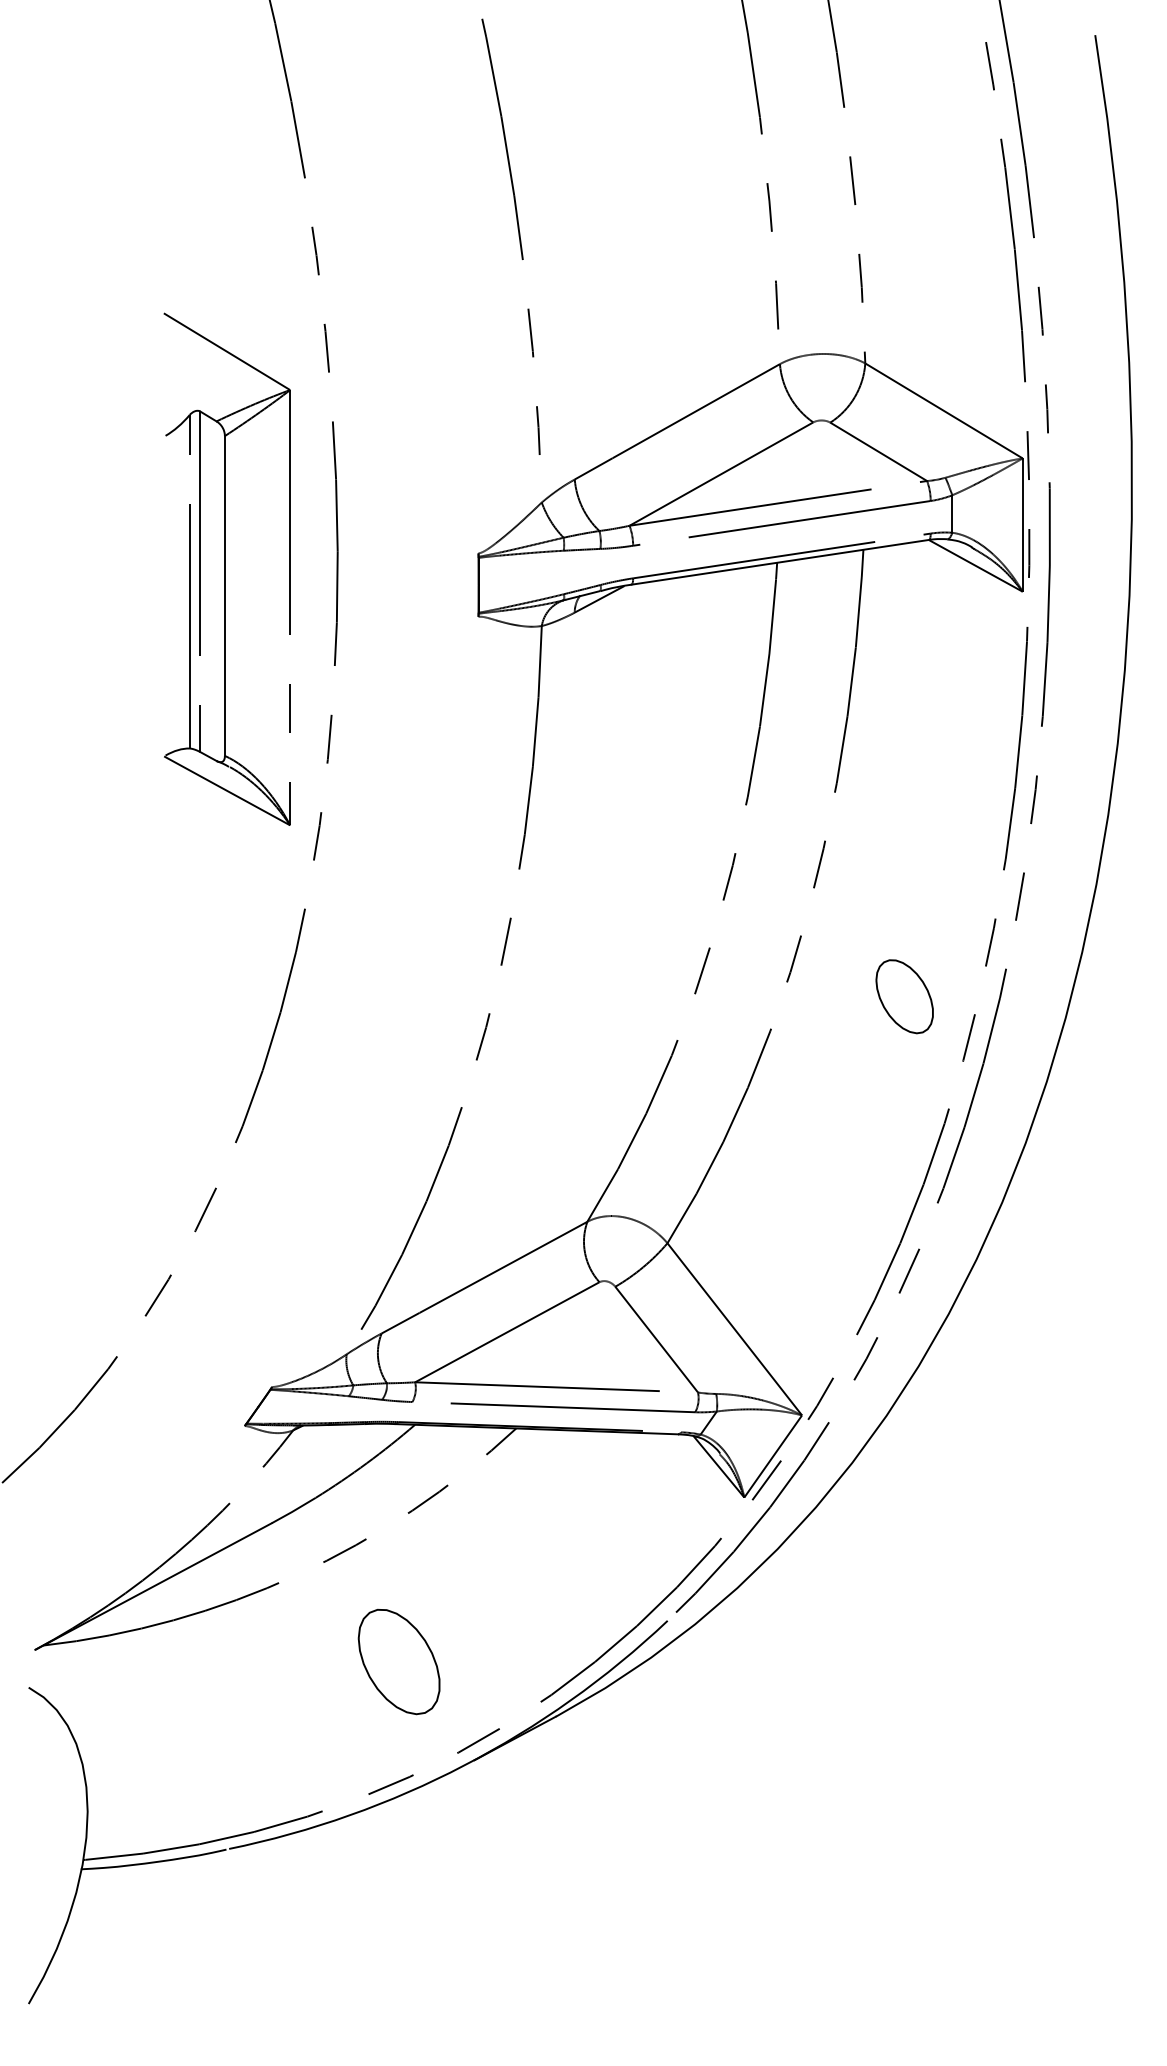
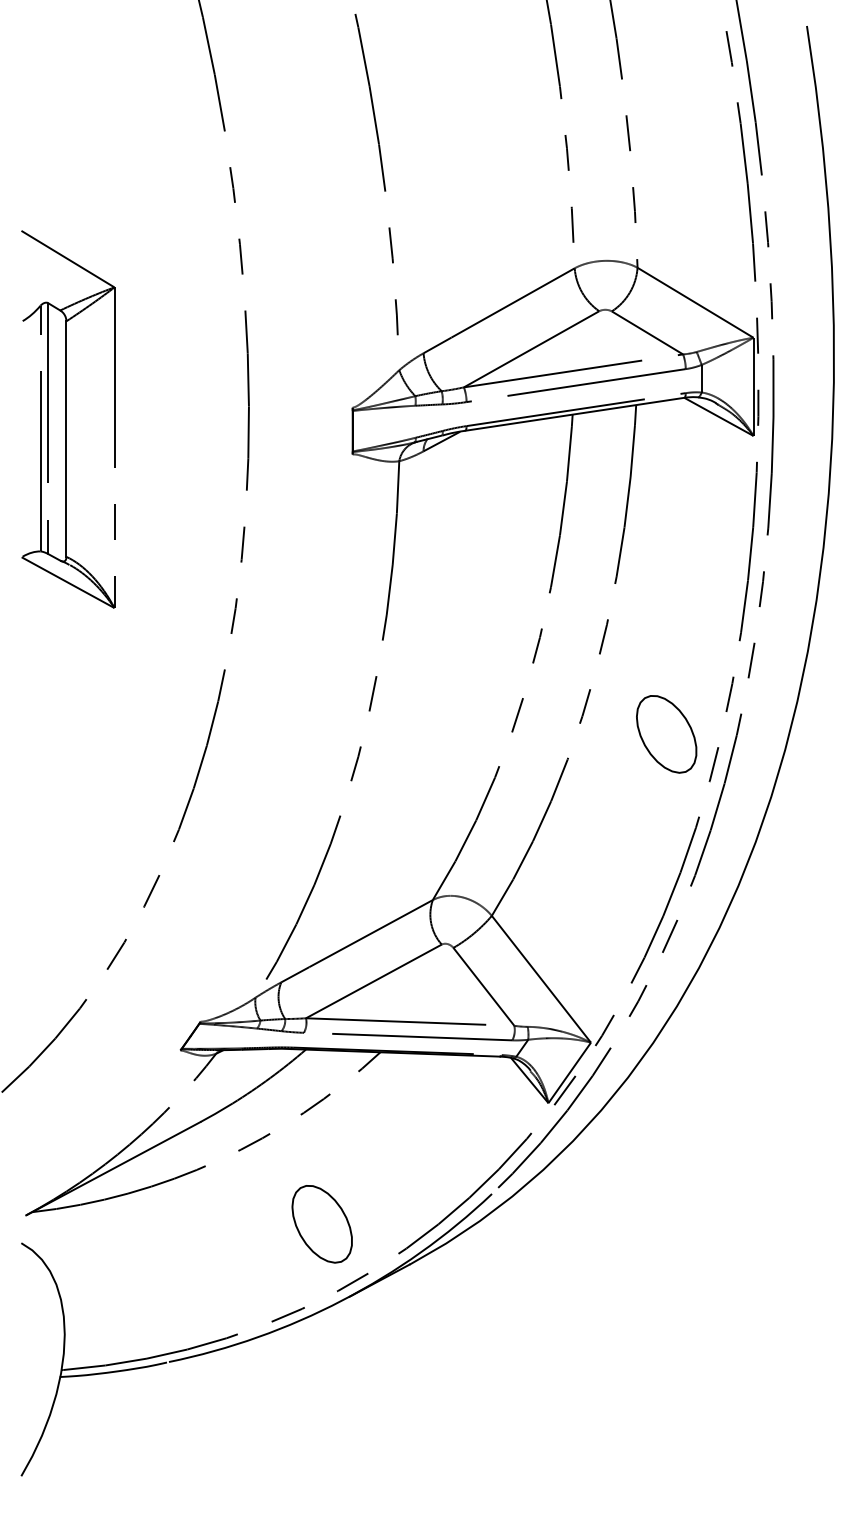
part: (226, 568) -> (67, 418), moved
part: (904, 996) -> (666, 734), size x1.43
part: (398, 1662) -> (321, 1224), moved

